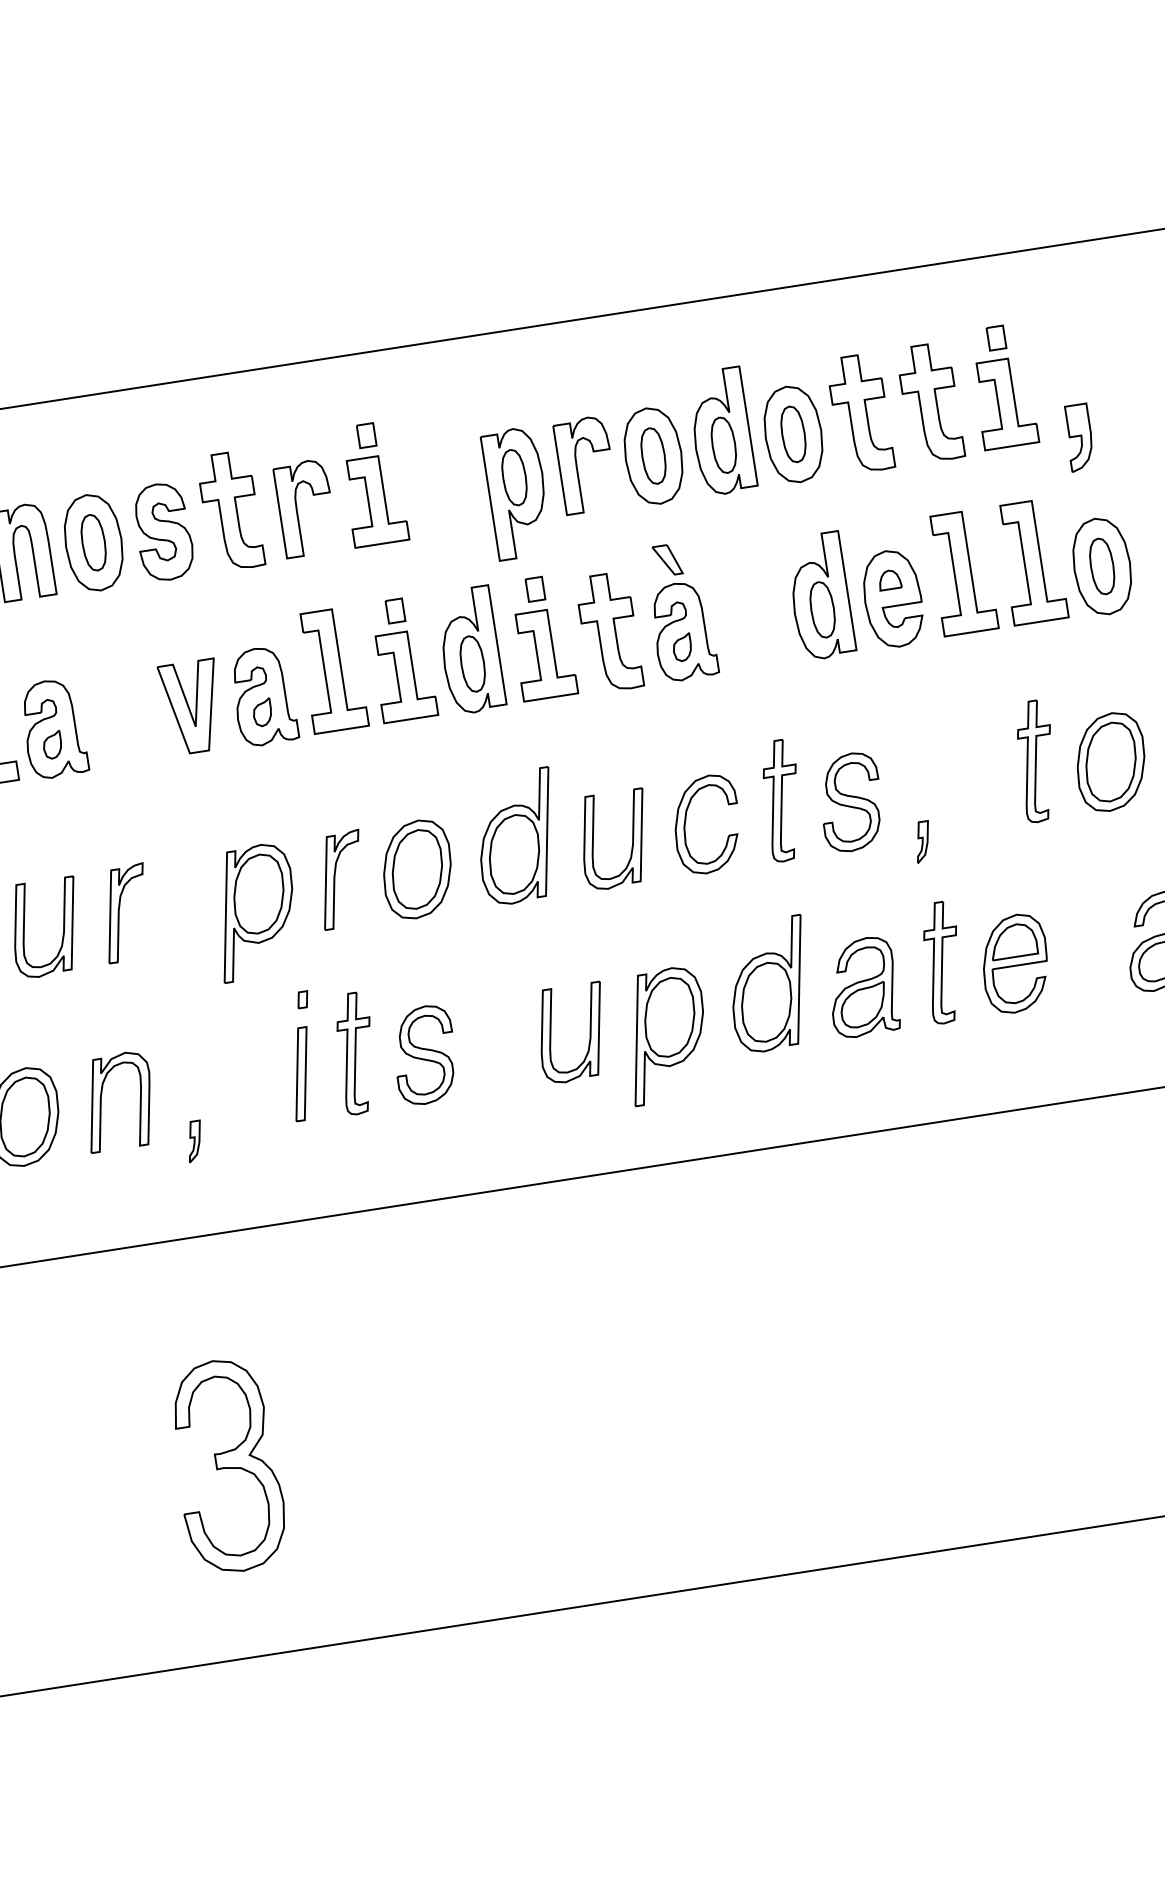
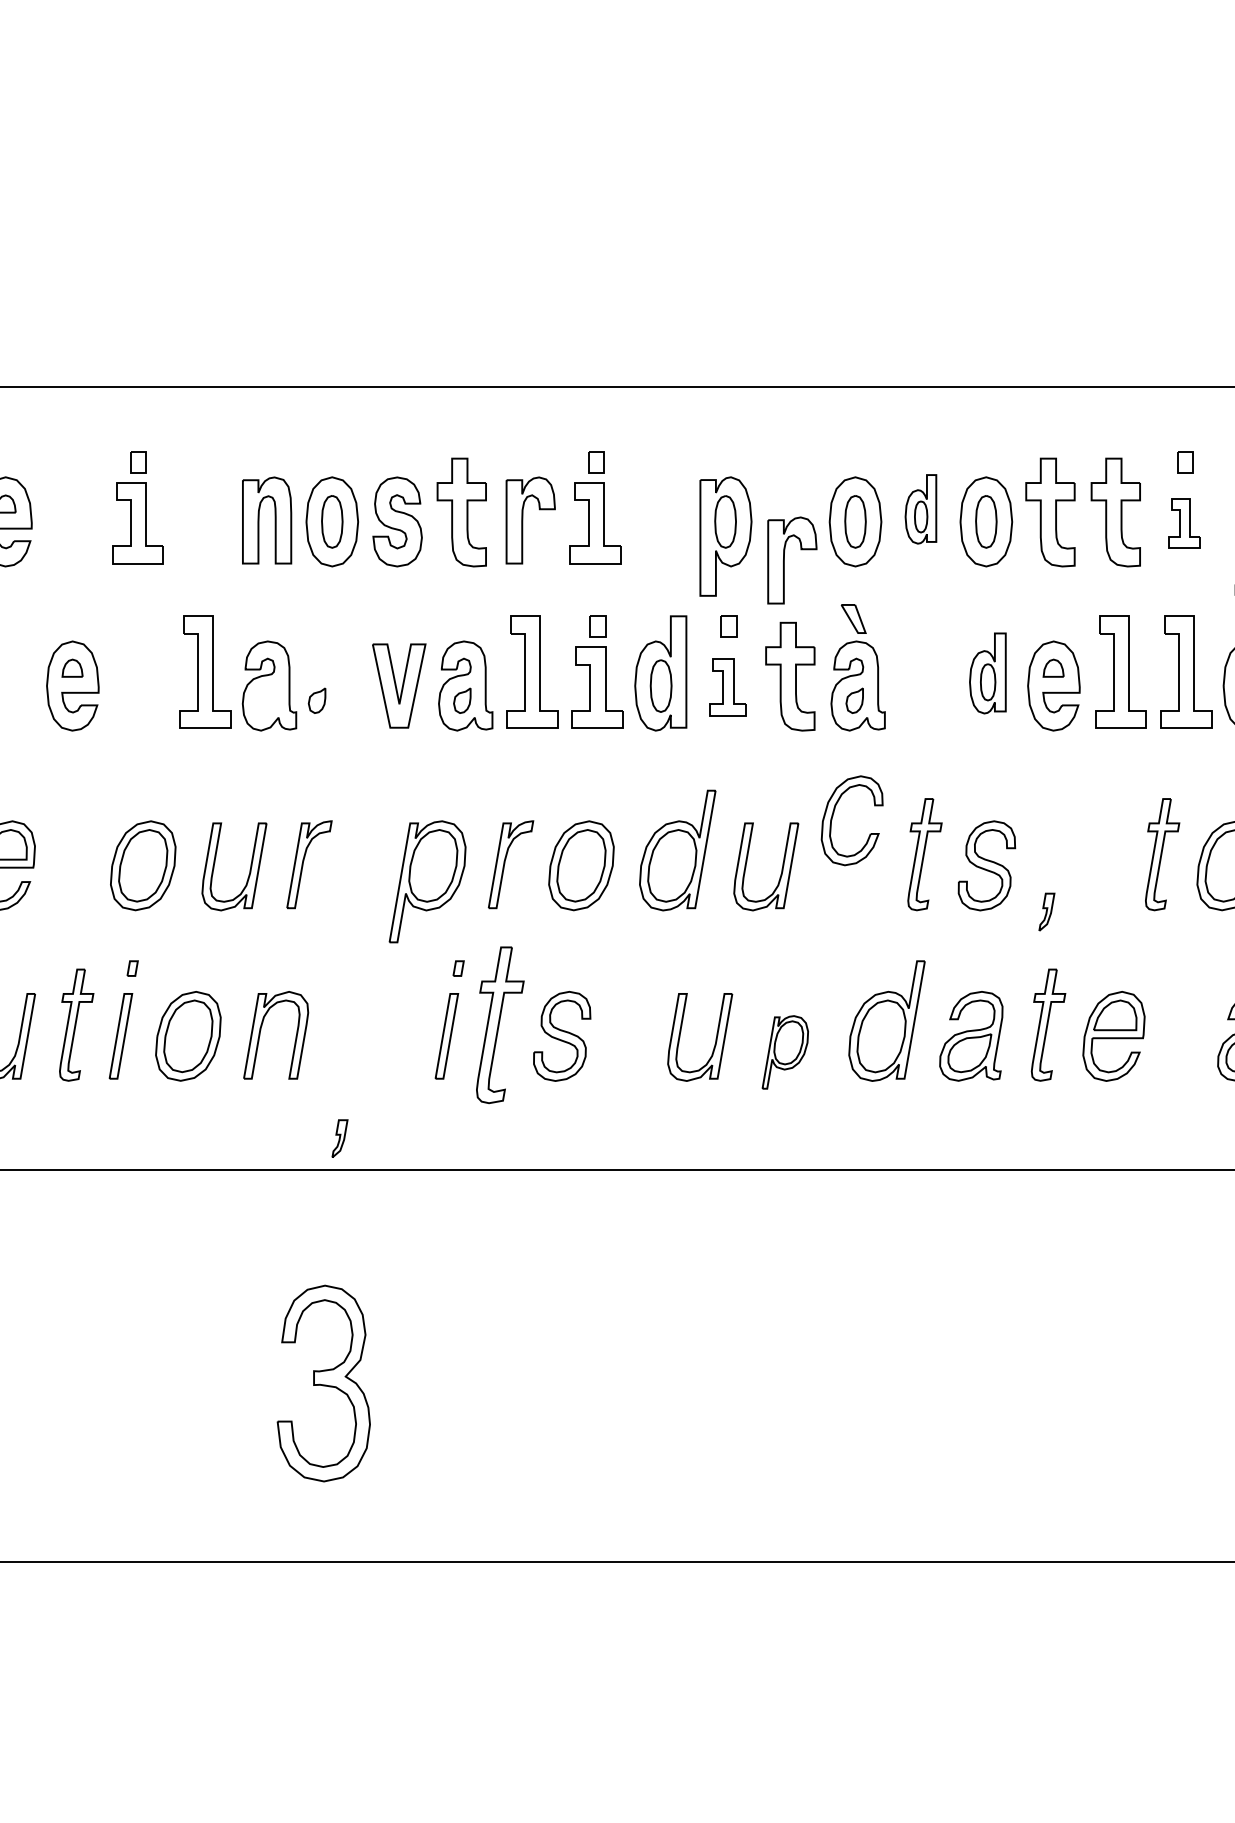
part: (1005, 403) -> (1184, 523), size x0.6
part: (721, 432) -> (920, 509), size x0.6
part: (577, 466) -> (784, 560), moved
part: (819, 596) -> (987, 673), size x0.7
part: (543, 654) -> (727, 687), size x0.7
part: (51, 744) -> (316, 700), moved
part: (686, 823) -> (833, 816), moved
part: (666, 1035) -> (785, 1052), size x0.6
part: (355, 1052) -> (499, 1024), size x1.4
part: (194, 1141) -> (339, 1138), moved

